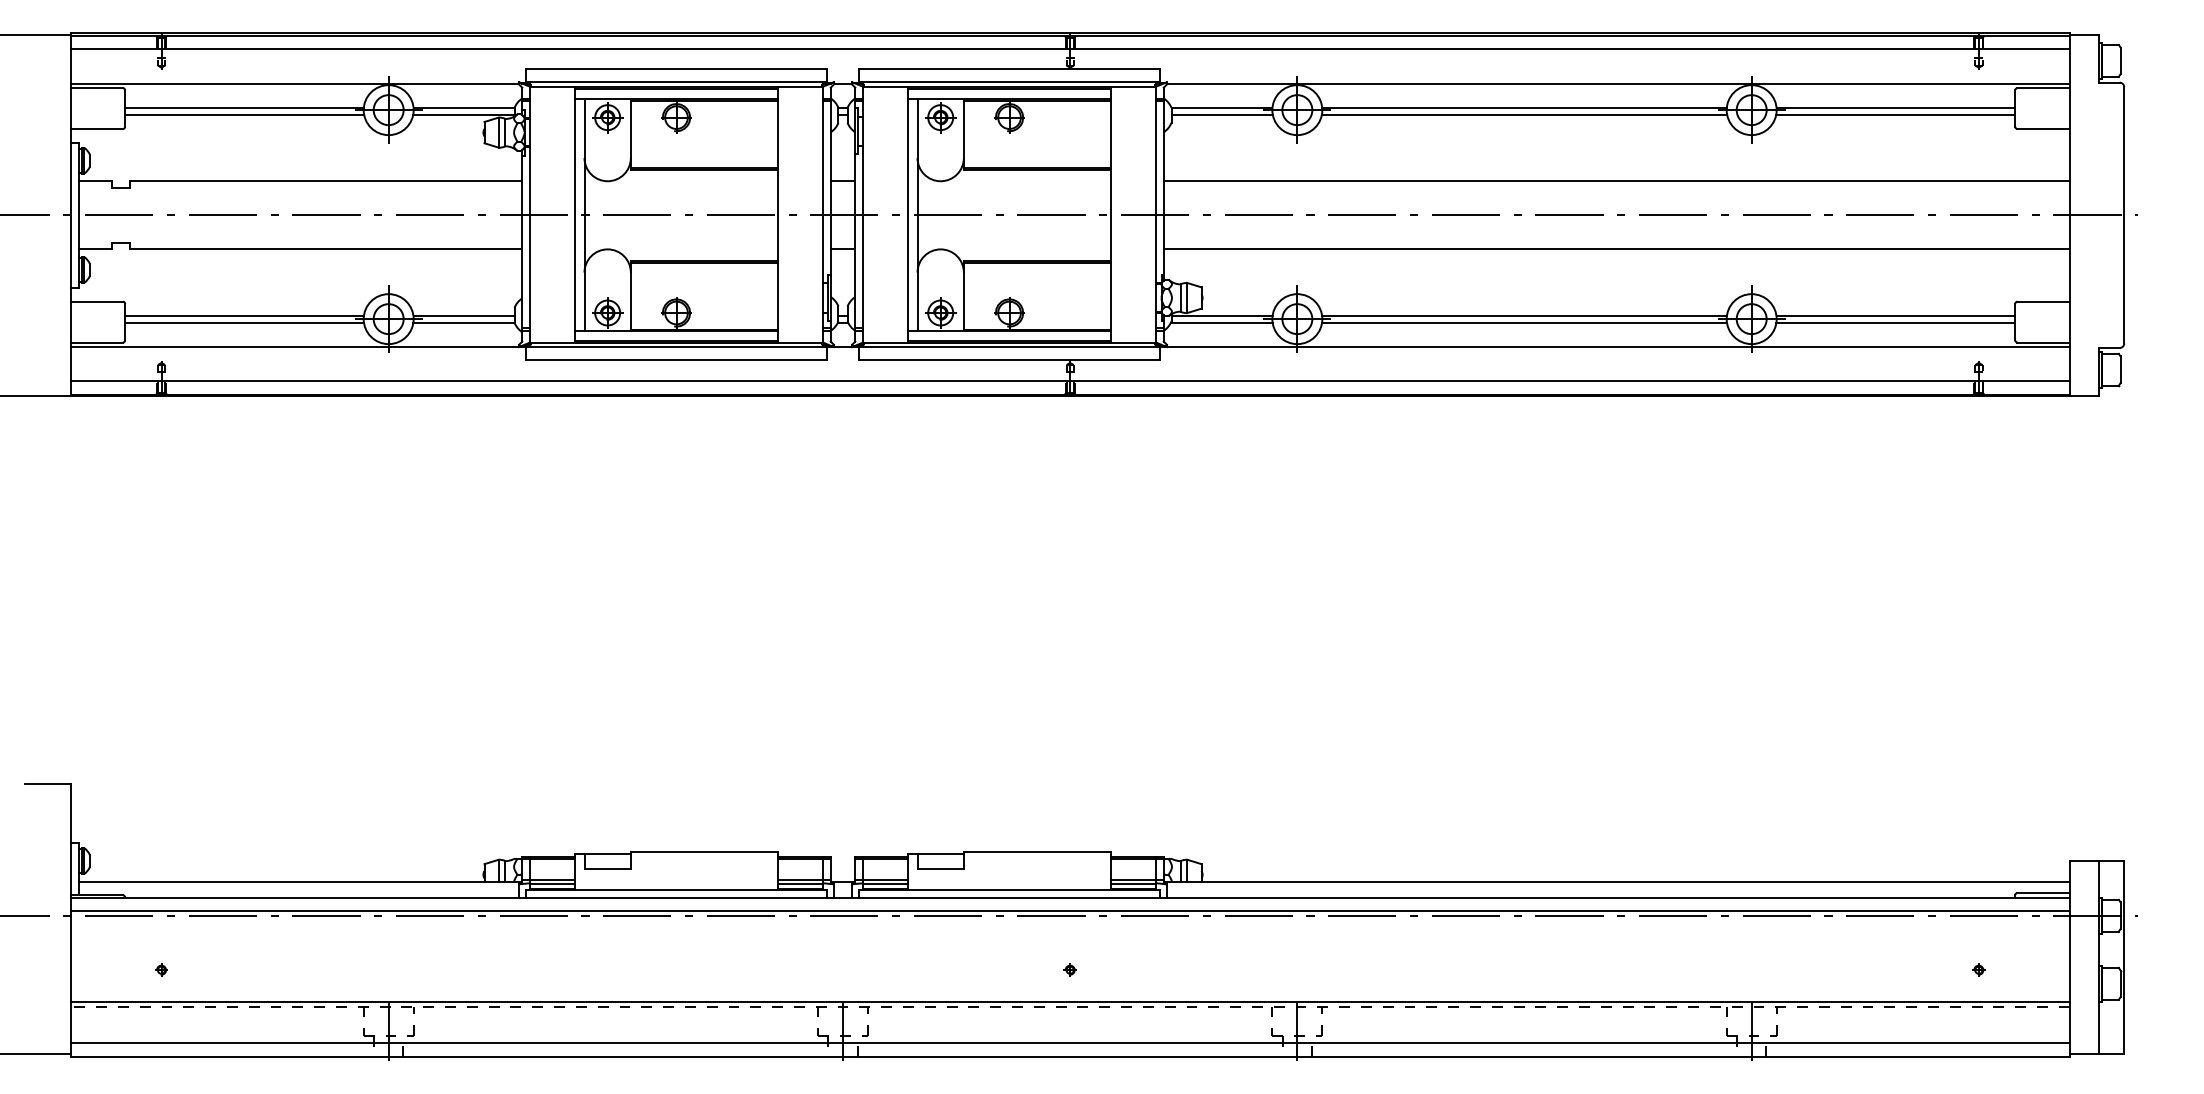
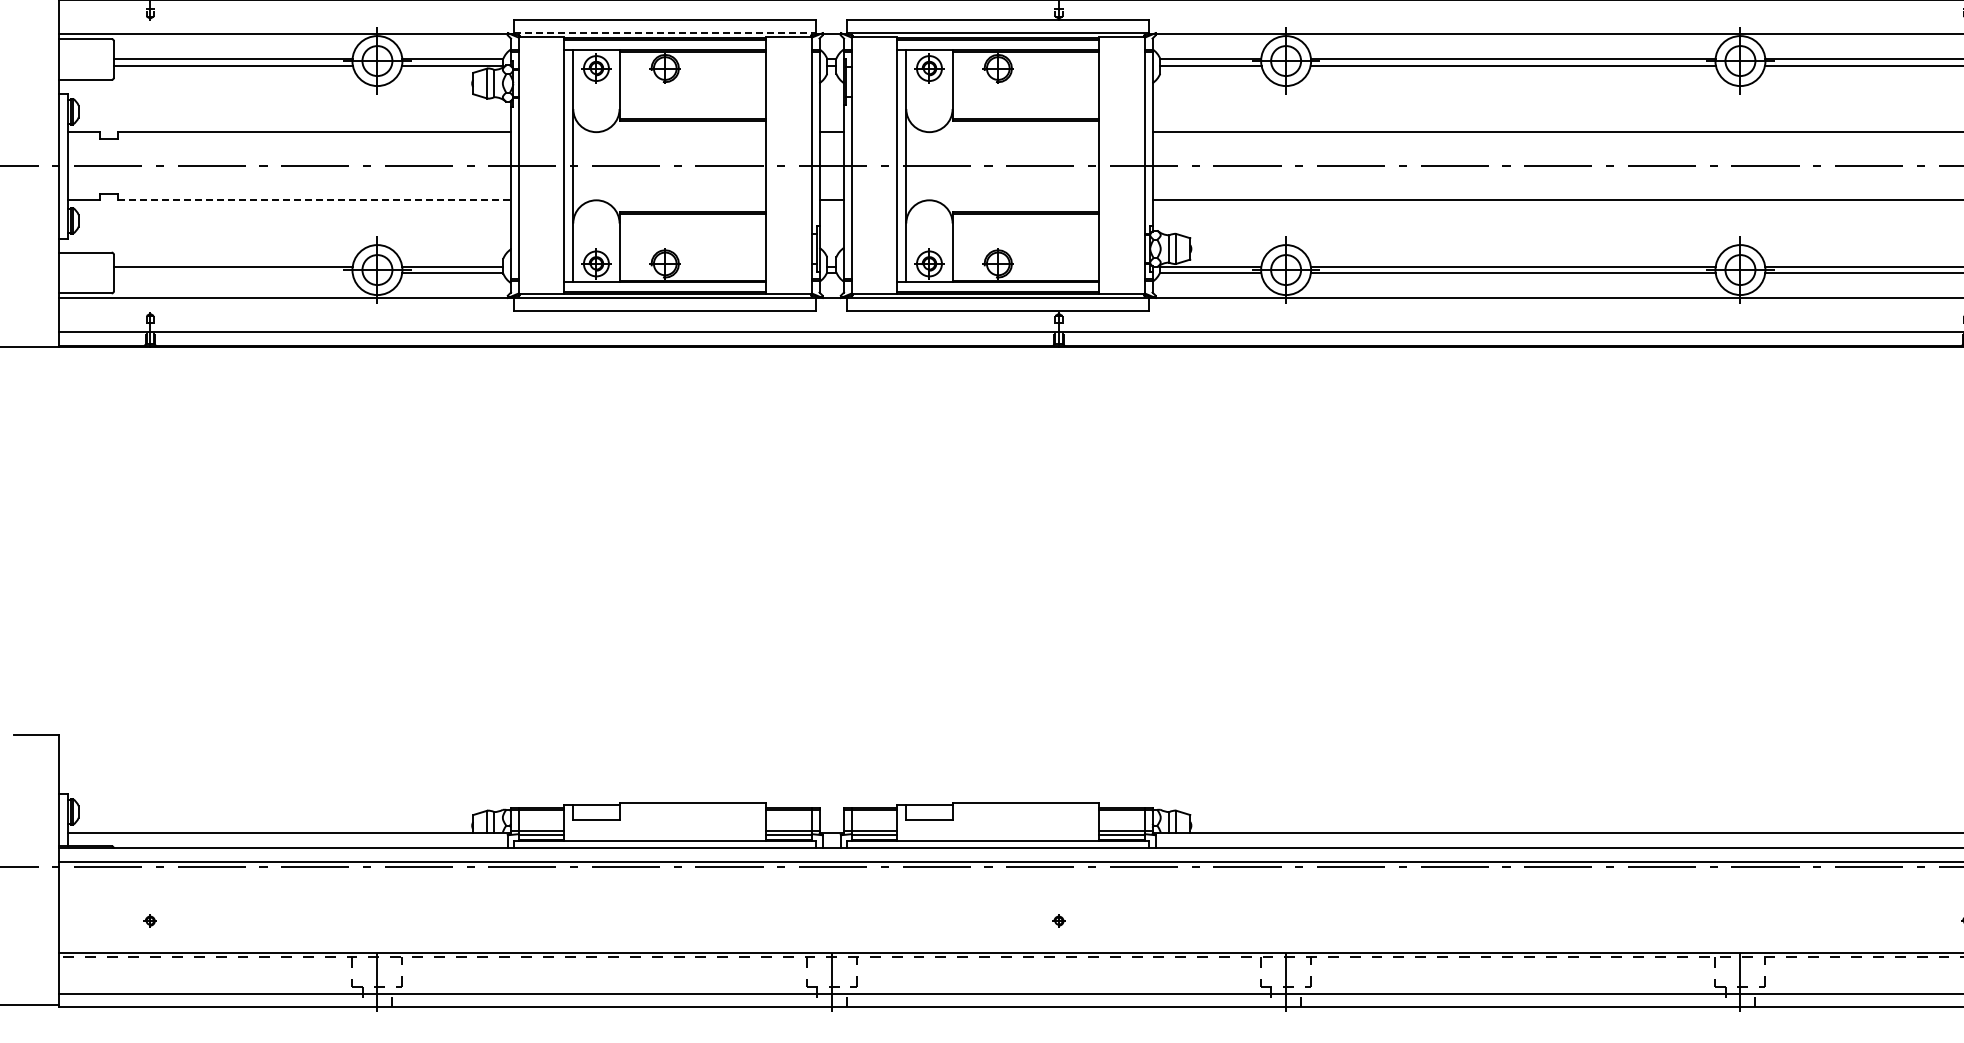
line: (676, 81) -> (665, 32), solid -> dashed
line: (326, 249) -> (315, 200), solid -> dashed
line: (244, 322) -> (233, 273), removed

